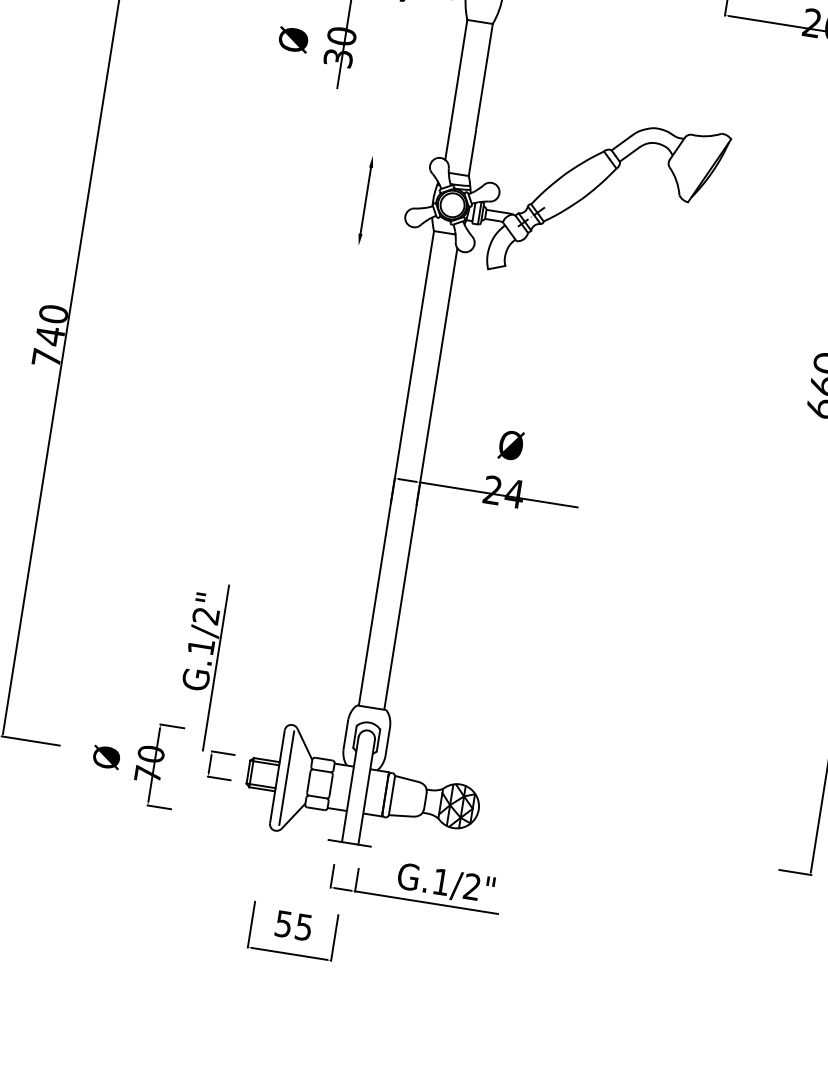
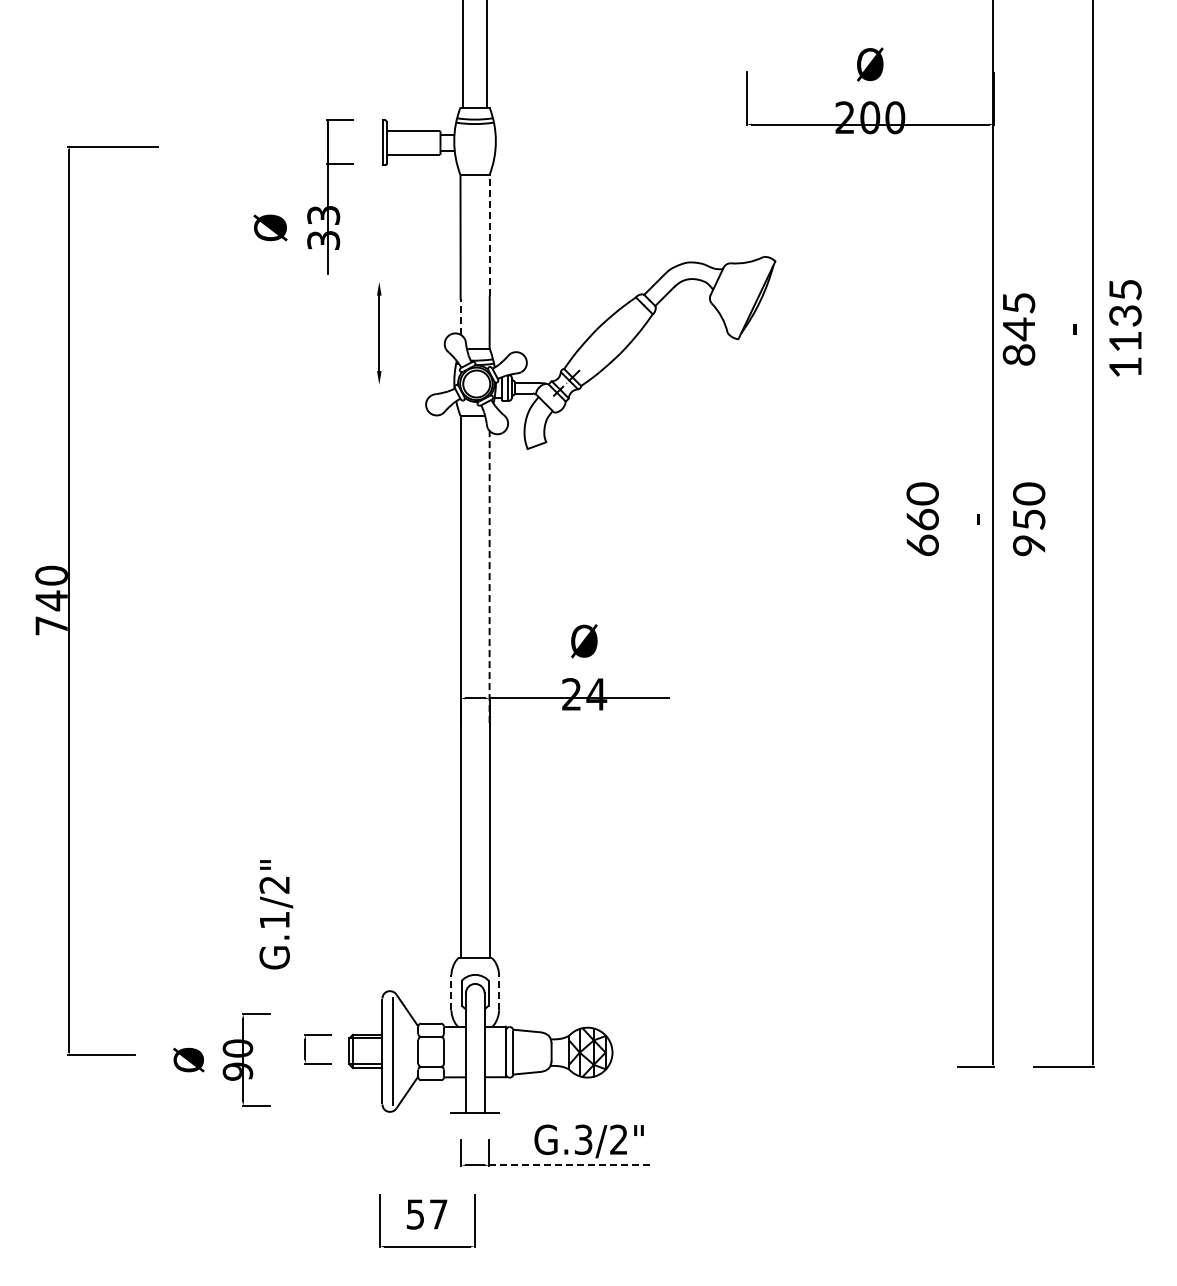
text: (341, 36) -> (323, 215), 30 -> 33
line: (484, 76) -> (489, 234), solid -> dashed
line: (447, 143) -> (460, 316), solid -> dashed
part: (366, 200) -> (379, 332), moved
line: (437, 375) -> (489, 576), solid -> dashed
line: (215, 668) -> (294, 941), removed
line: (346, 734) -> (451, 992), solid -> dashed
line: (388, 741) -> (499, 992), solid -> dashed
text: (147, 774) -> (237, 1071), 70 -> 90
text: (441, 881) -> (583, 1139), G.1/2" -> G.3/2"
line: (426, 902) -> (570, 1165), solid -> dashed
text: (303, 927) -> (438, 1214), 55 -> 57

